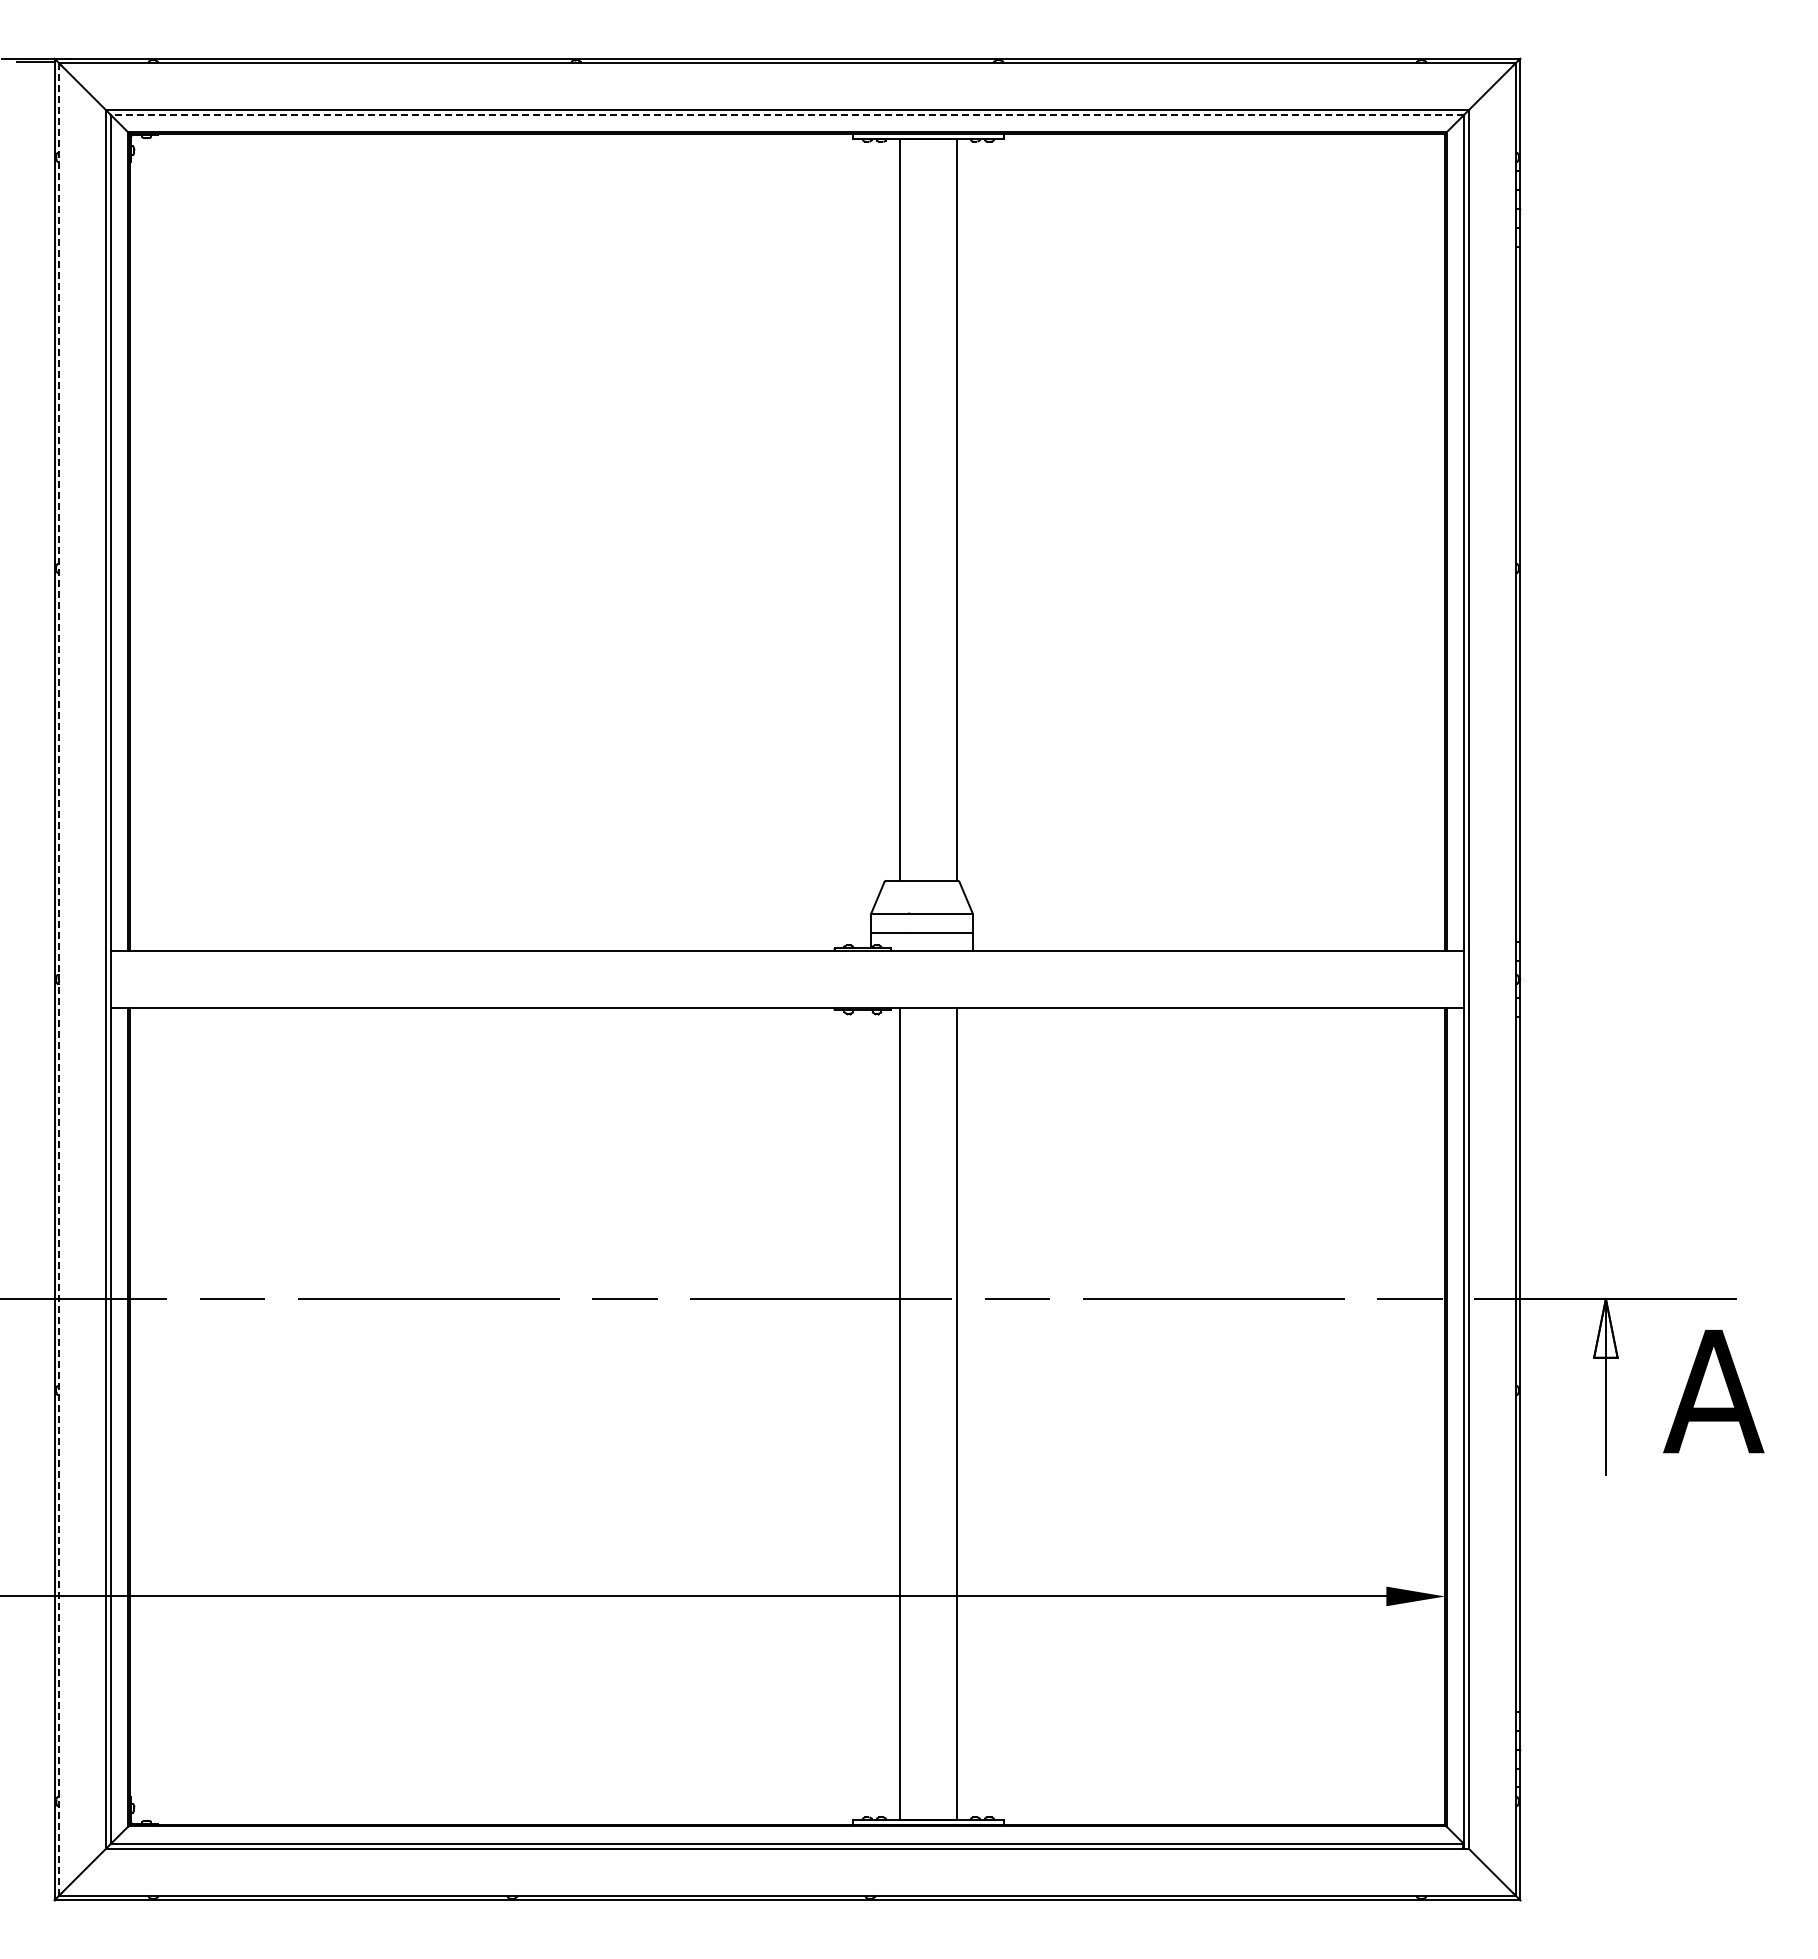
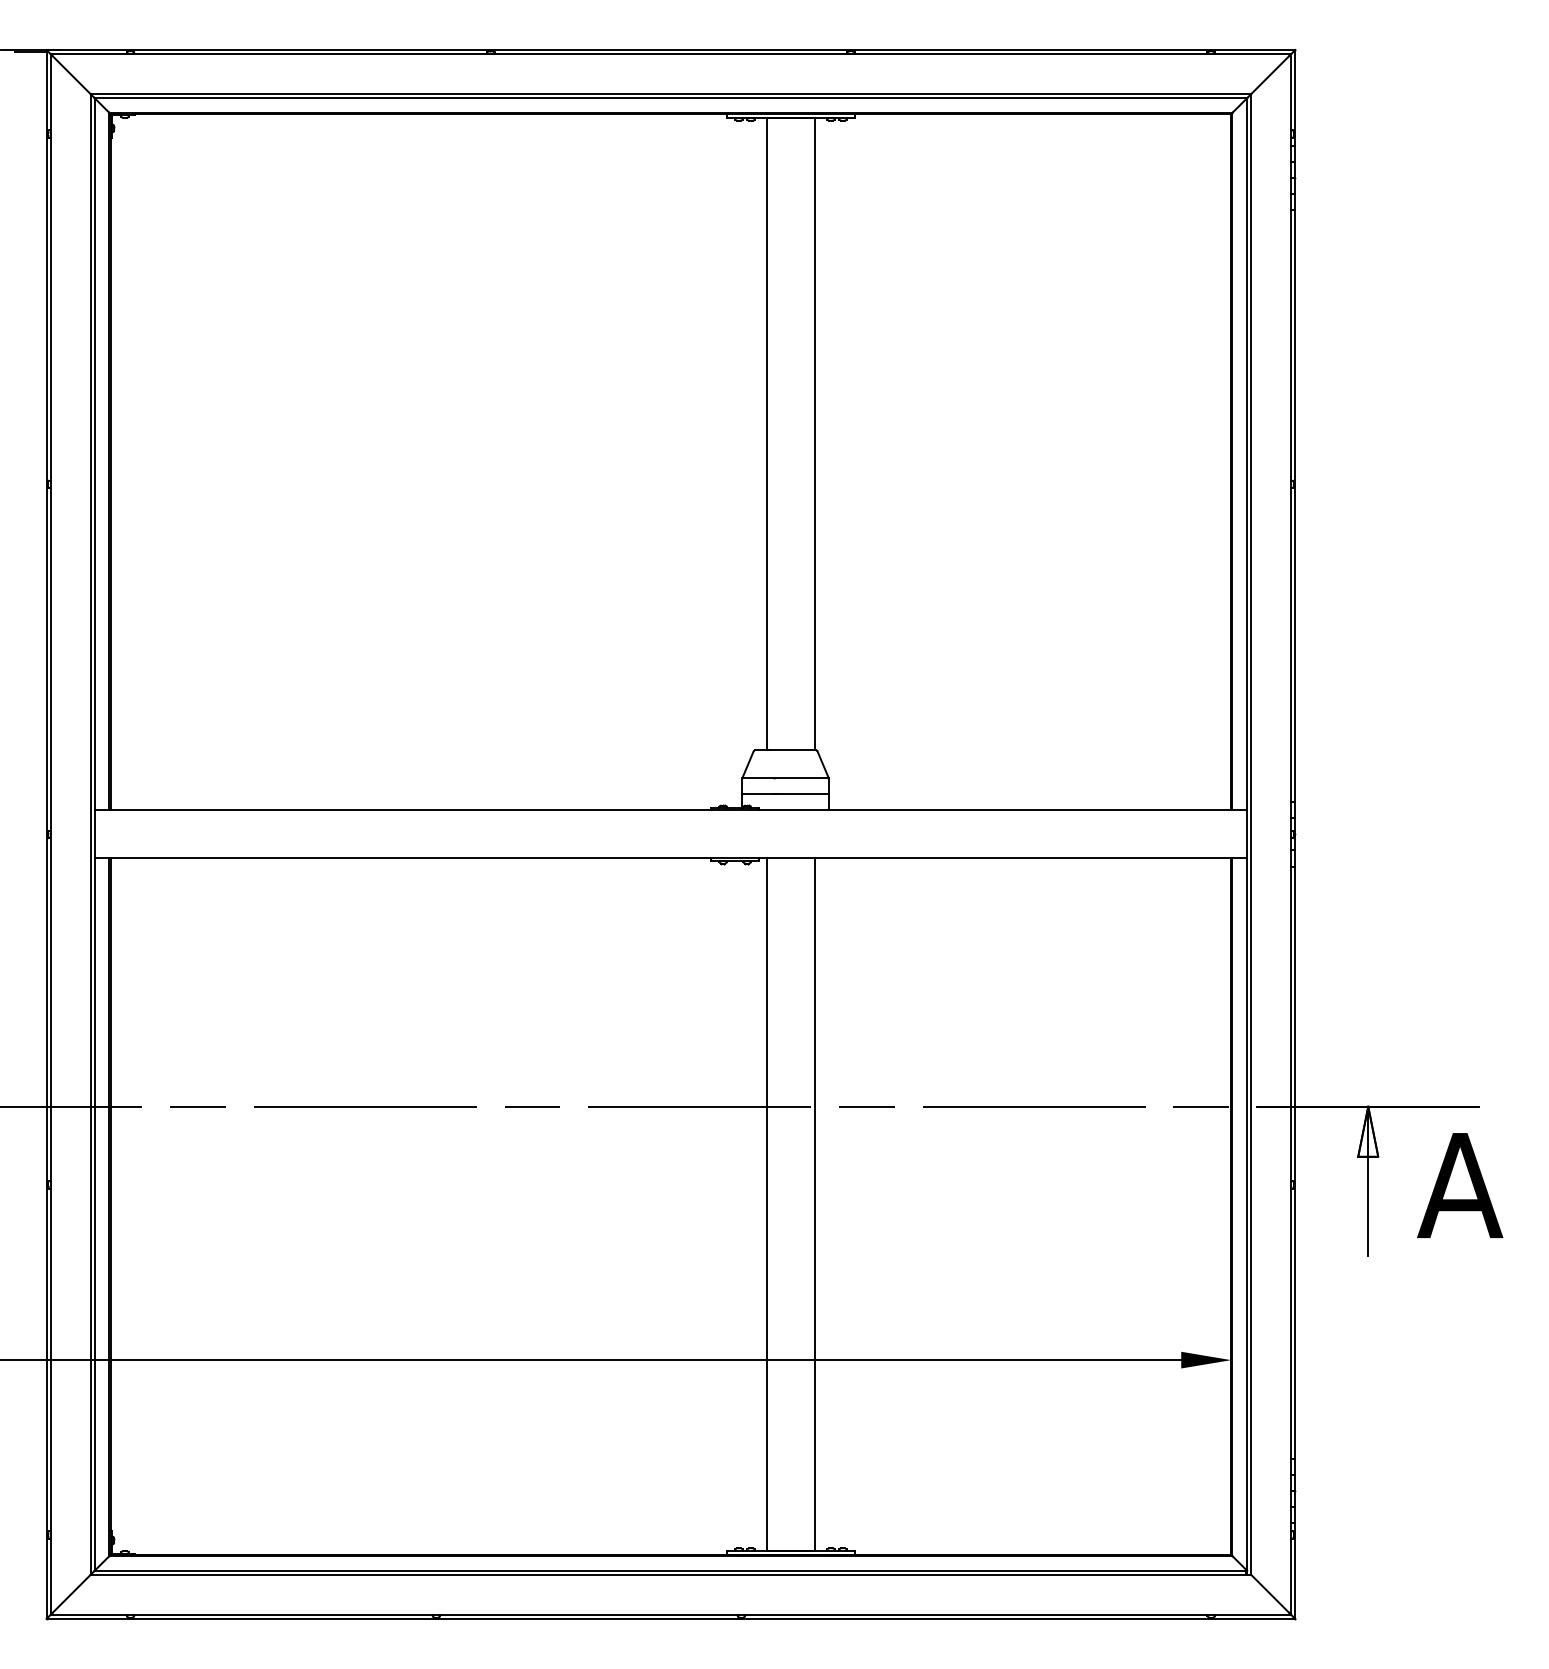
line: (786, 115) -> (670, 98), dashed -> solid
line: (59, 978) -> (50, 833), dashed -> solid

